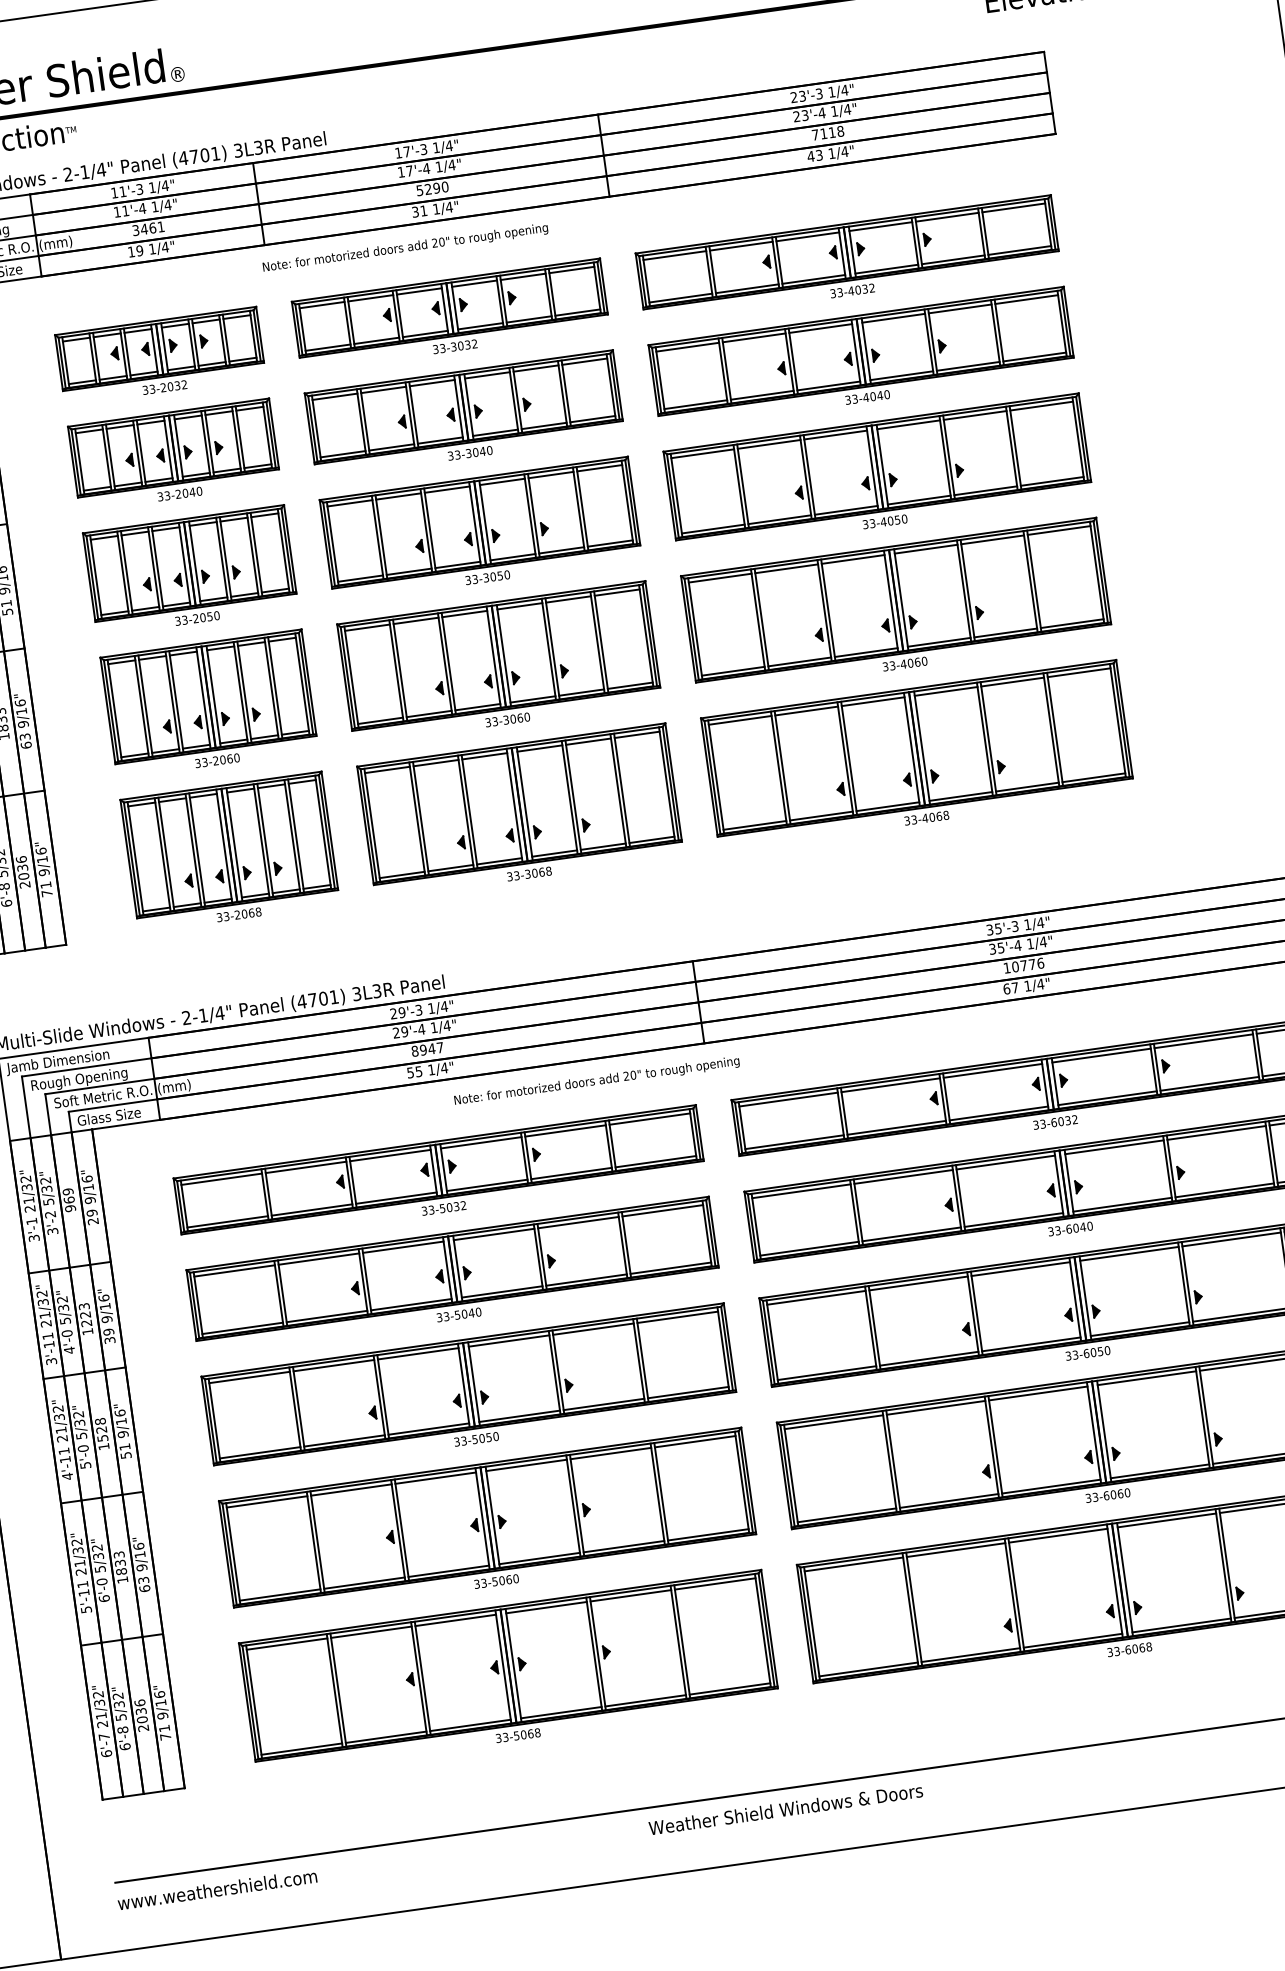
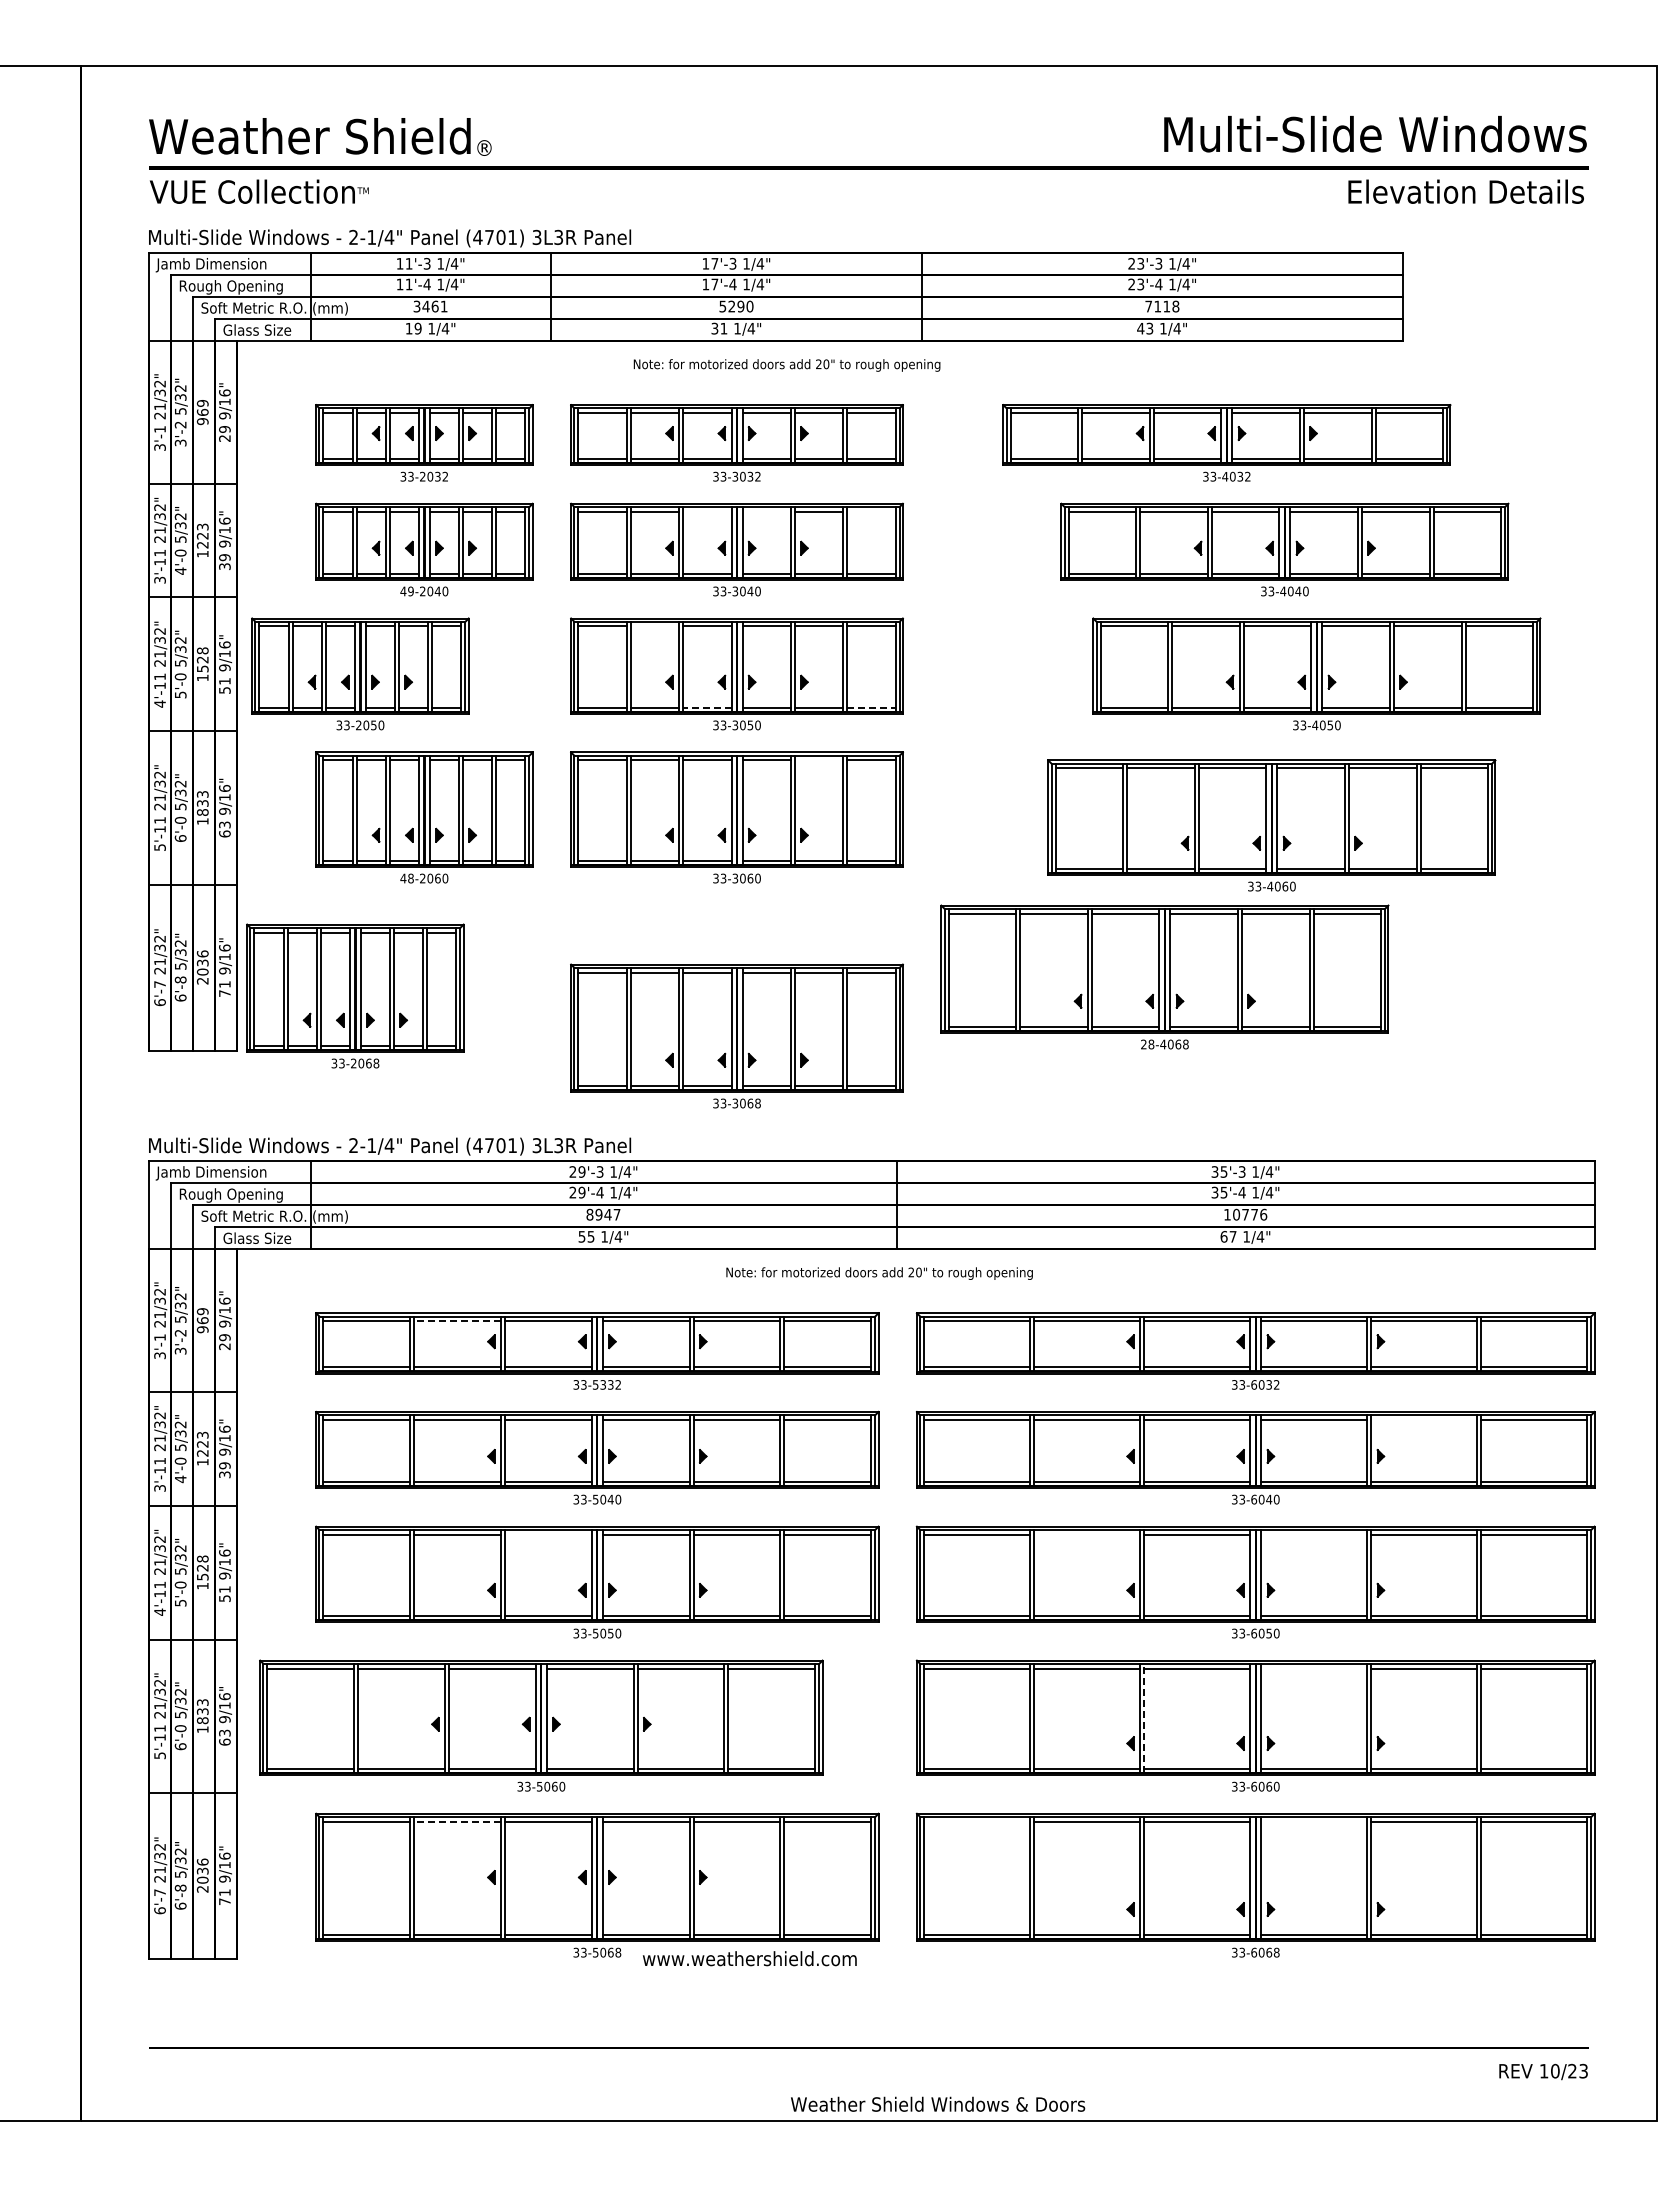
text: (405, 248) -> (786, 365), moved
part: (847, 259) -> (1226, 442), moved
part: (861, 358) -> (1284, 549), moved
line: (584, 361) -> (871, 511), removed
line: (487, 375) -> (766, 511), removed
line: (432, 382) -> (707, 511), removed
part: (877, 473) -> (1316, 673), moved
text: (163, 496) -> (406, 591), 33-2040 -> 49-2040
line: (398, 496) -> (654, 626), removed
line: (610, 543) -> (871, 707), solid -> dashed
line: (457, 565) -> (706, 707), solid -> dashed
part: (190, 570) -> (360, 673), moved
line: (568, 599) -> (818, 760), removed
part: (896, 607) -> (1271, 825), moved
text: (200, 762) -> (406, 878), 33-2060 -> 48-2060
part: (520, 810) -> (736, 1035), moved
text: (910, 820) -> (1147, 1044), 33-4068 -> 28-4068
part: (230, 851) -> (355, 995), moved
text: (596, 1081) -> (879, 1273), moved
line: (1216, 1132) -> (1424, 1419), removed
line: (305, 1167) -> (457, 1321), solid -> dashed
text: (449, 1207) -> (603, 1384), 33-5032 -> 33-5332
line: (1129, 1253) -> (1314, 1534), removed
line: (918, 1283) -> (1087, 1534), removed
line: (418, 1353) -> (548, 1534), removed
line: (1147, 1378) -> (1314, 1668), removed
line: (995, 1445) -> (1144, 1717), solid -> dashed
line: (1167, 1520) -> (1314, 1821), removed
part: (488, 1524) -> (541, 1725), moved
line: (854, 1564) -> (977, 1821), removed
line: (371, 1632) -> (457, 1821), solid -> dashed
text: (786, 1808) -> (938, 2103), moved
text: (217, 1889) -> (749, 1958), moved

